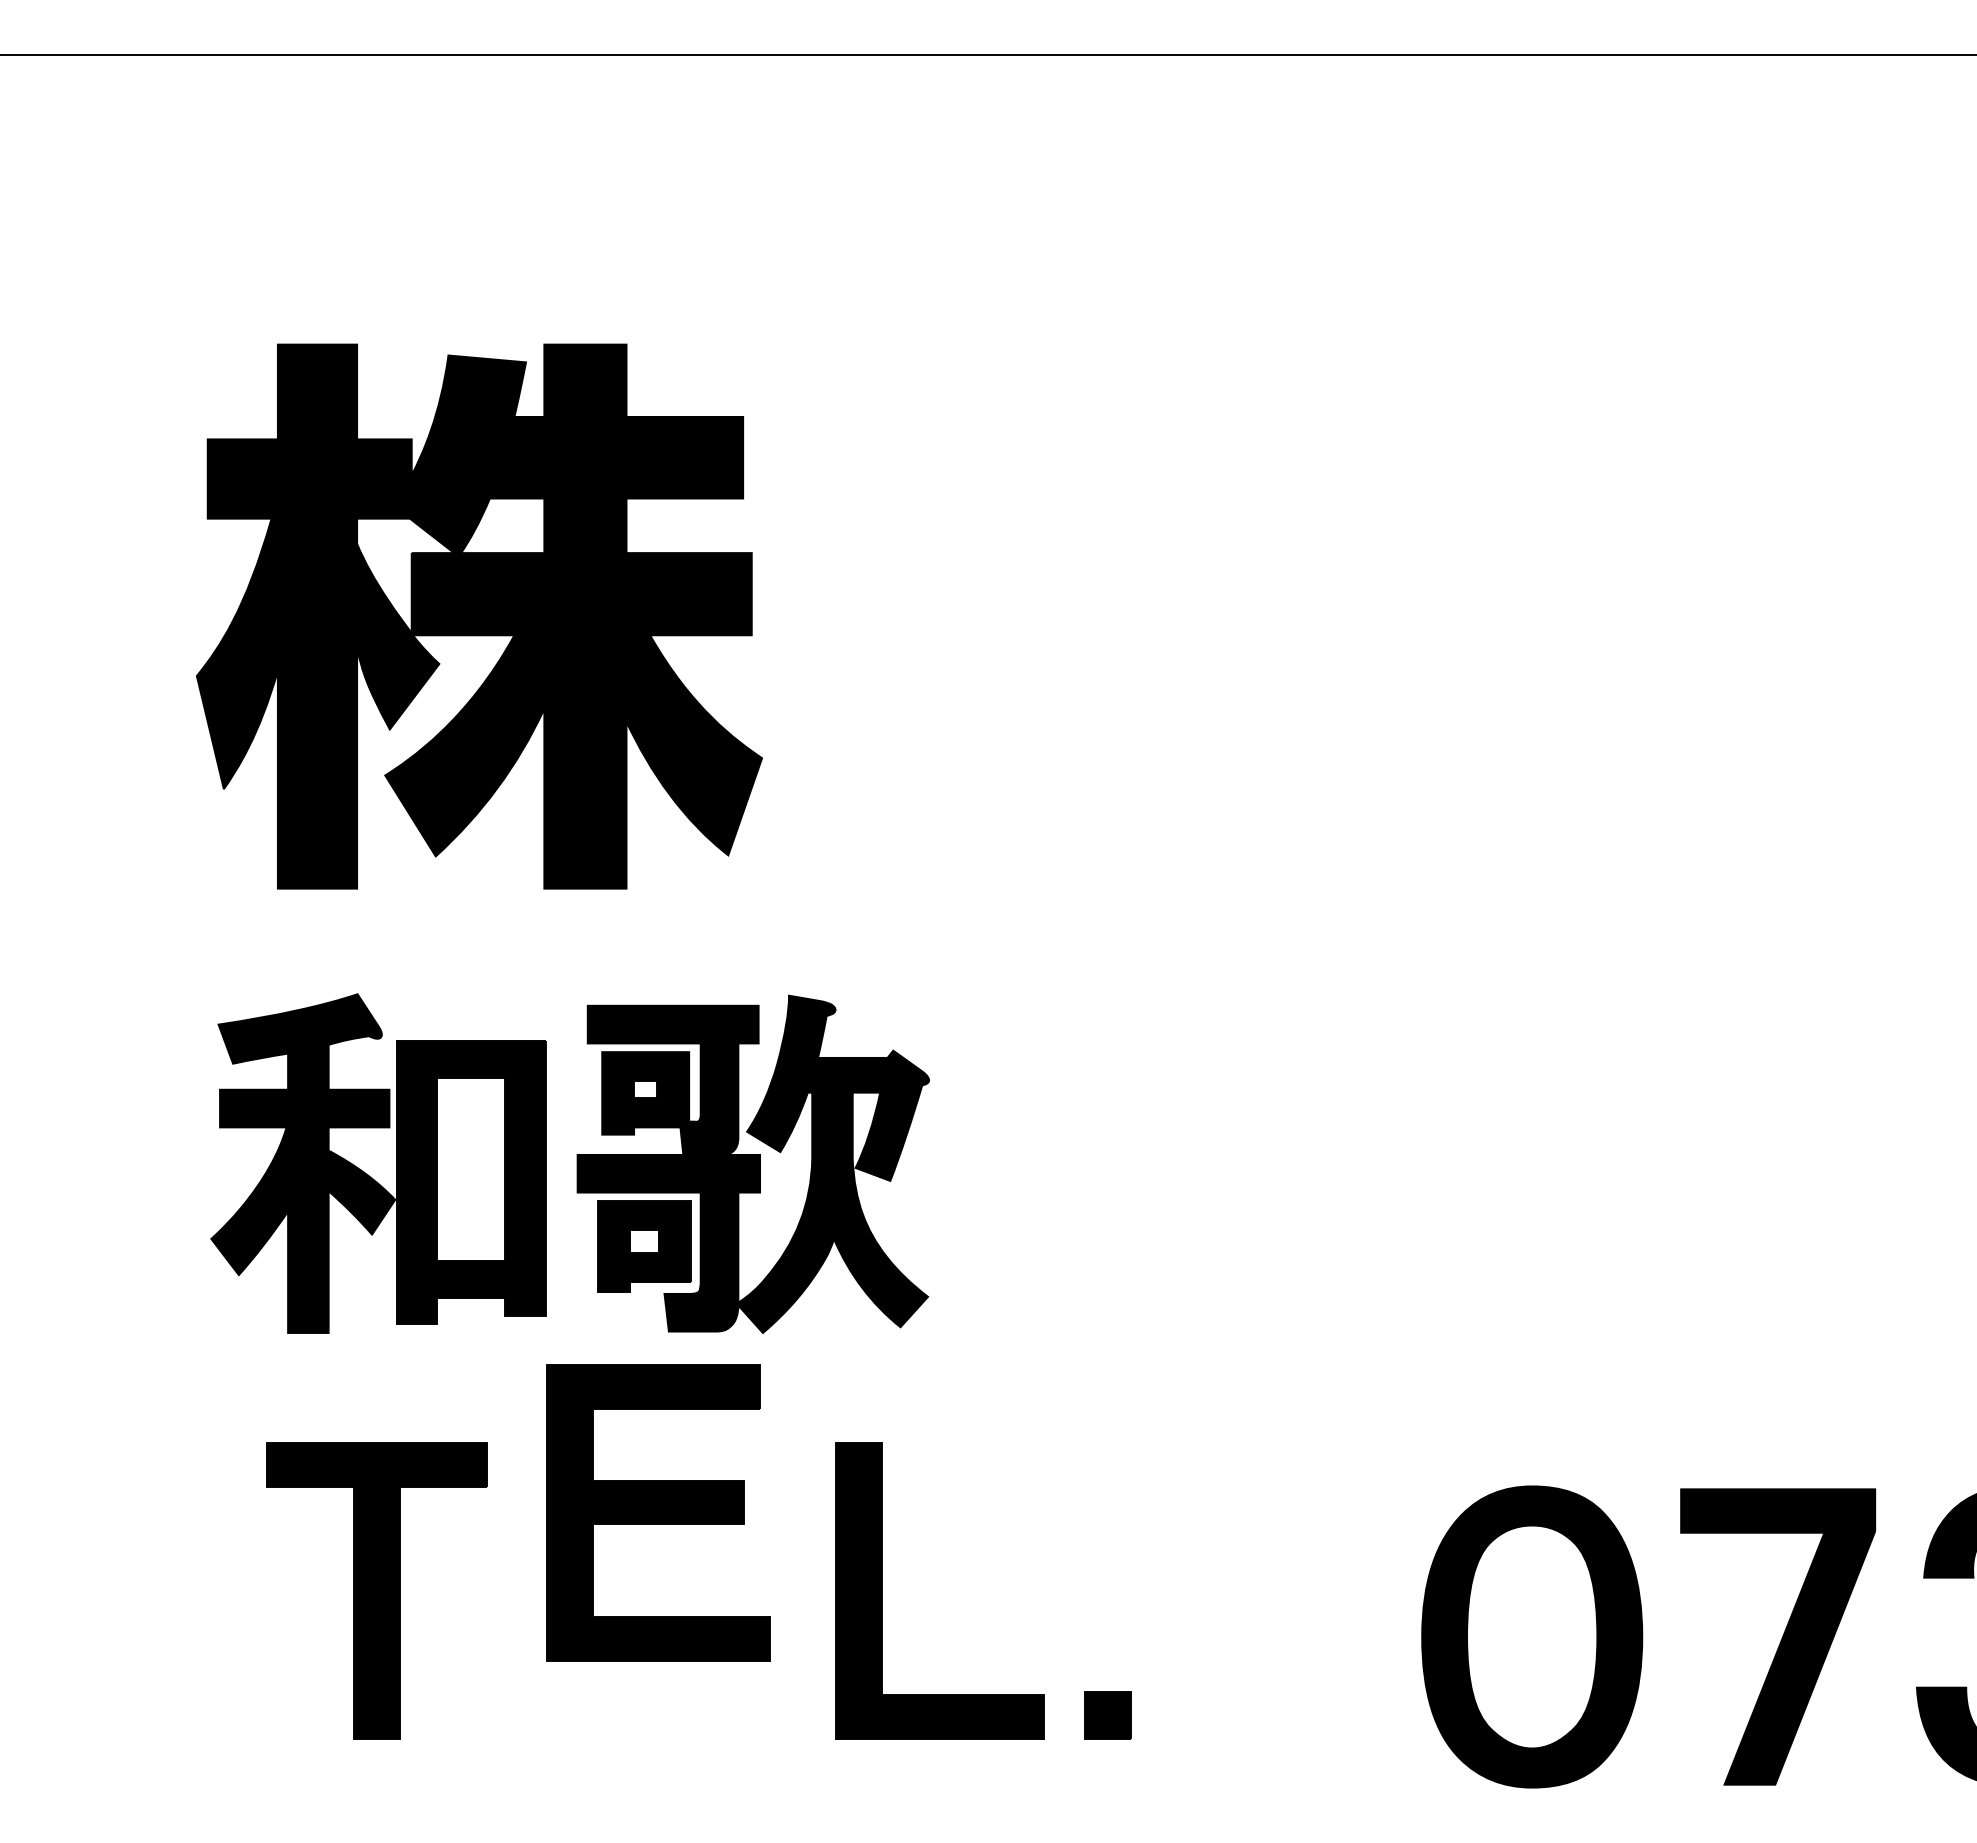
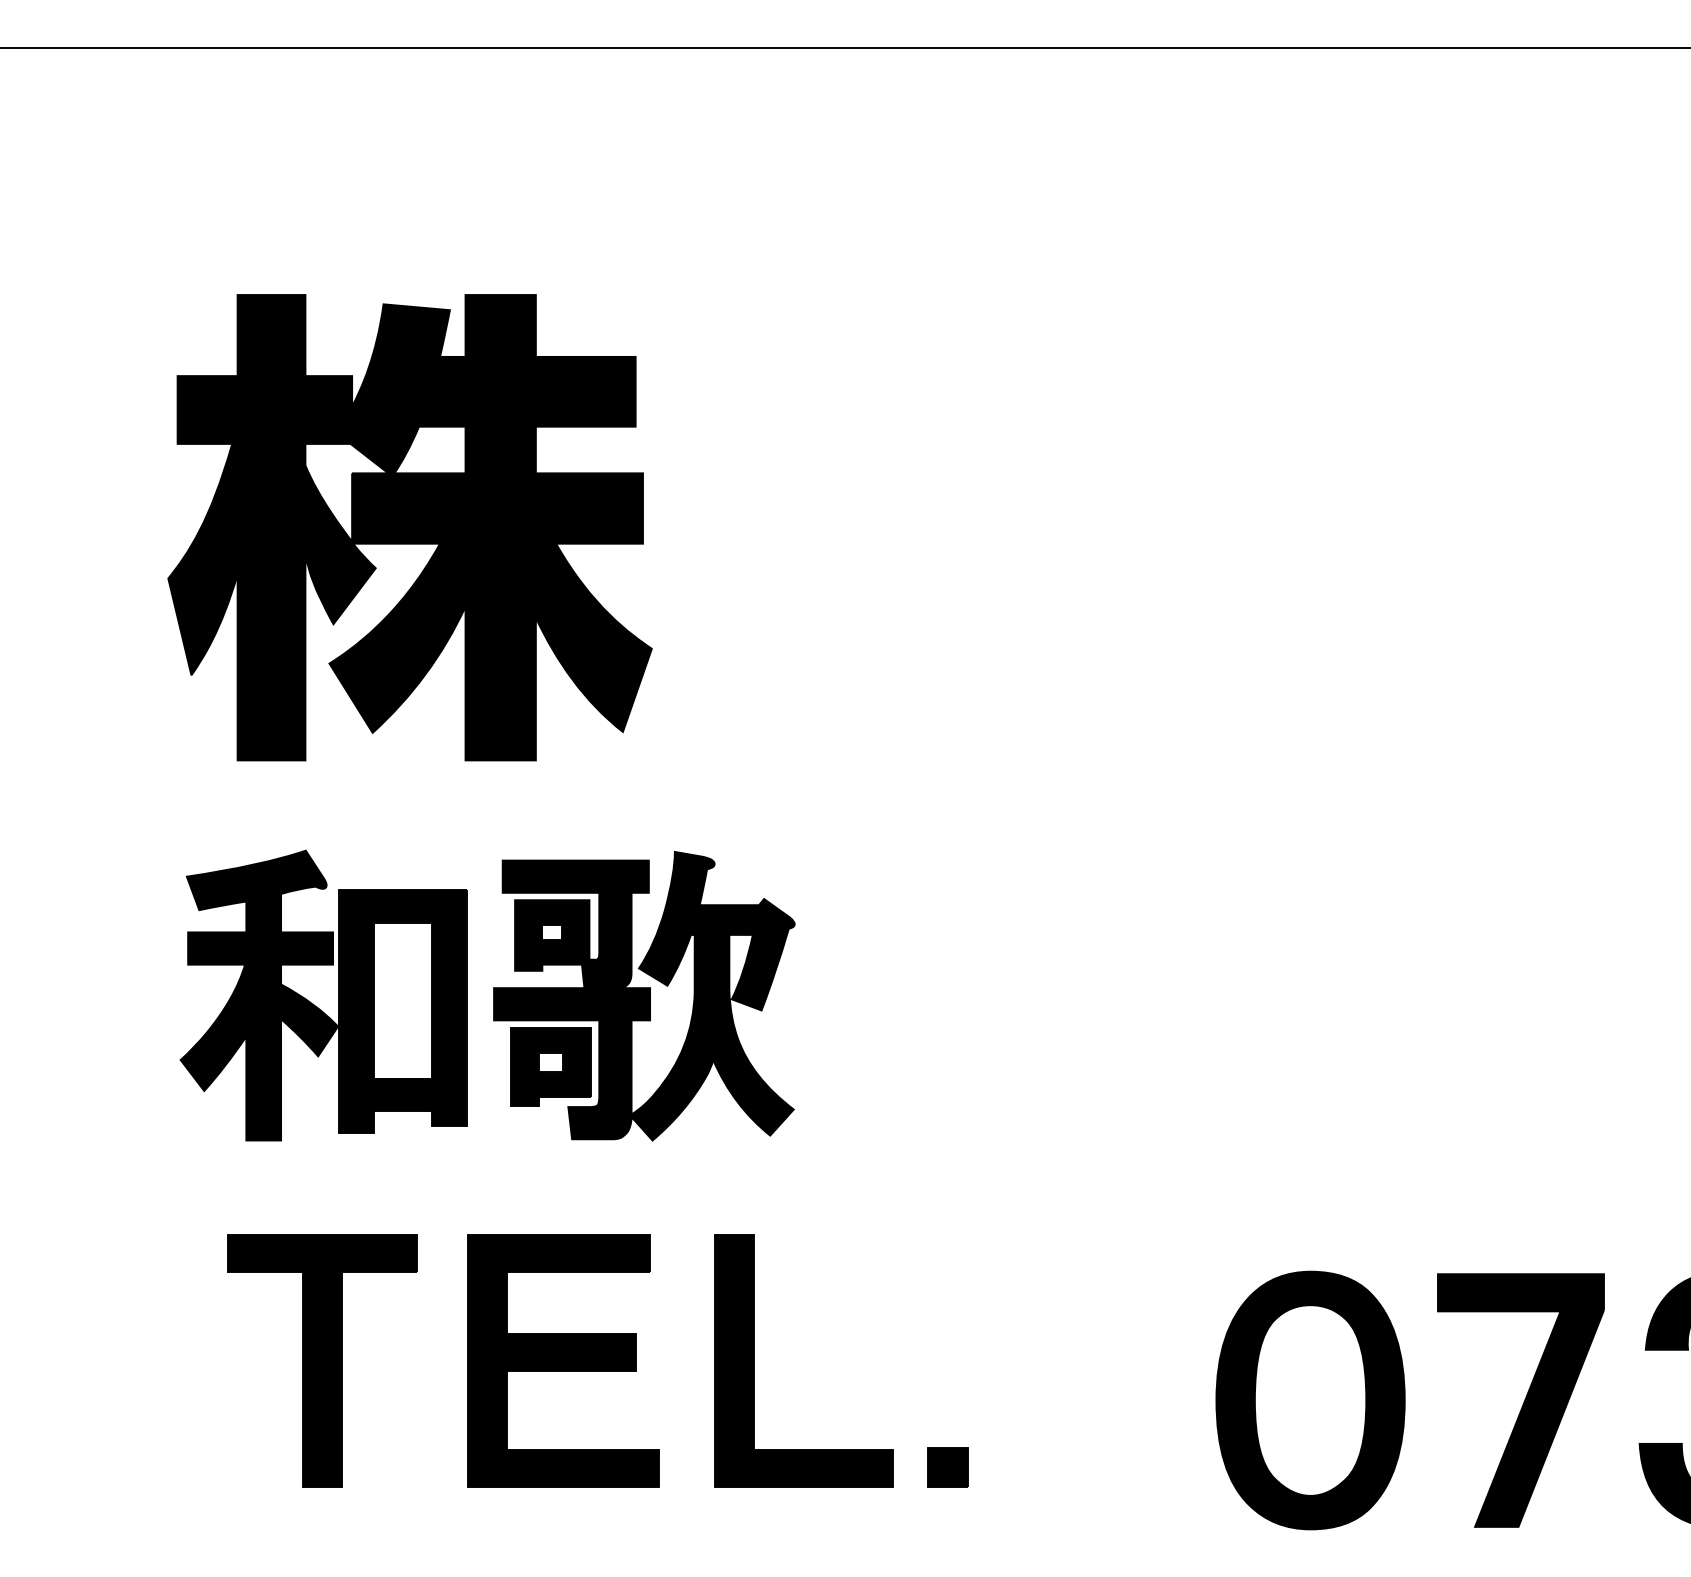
part: (658, 1512) -> (563, 1360), moved

